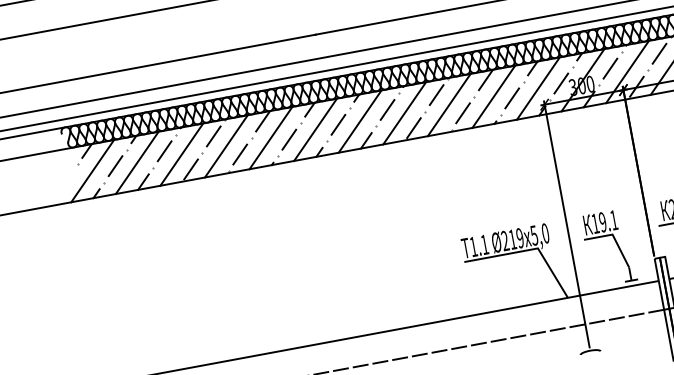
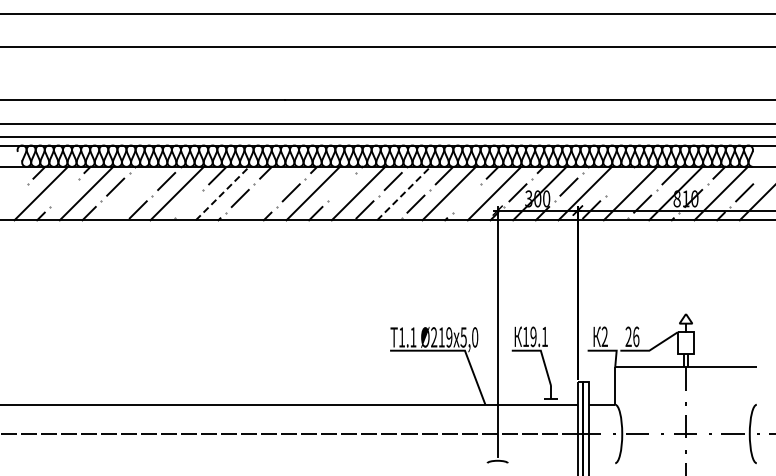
line: (659, 53) -> (619, 181), removed
line: (511, 98) -> (466, 198), removed
line: (448, 105) -> (403, 193), solid -> dashed
line: (386, 109) -> (341, 186), removed
line: (315, 129) -> (267, 193), removed
line: (270, 138) -> (222, 193), solid -> dashed
line: (181, 154) -> (131, 193), removed
line: (239, 154) -> (188, 203), removed
line: (115, 165) -> (64, 192), removed

